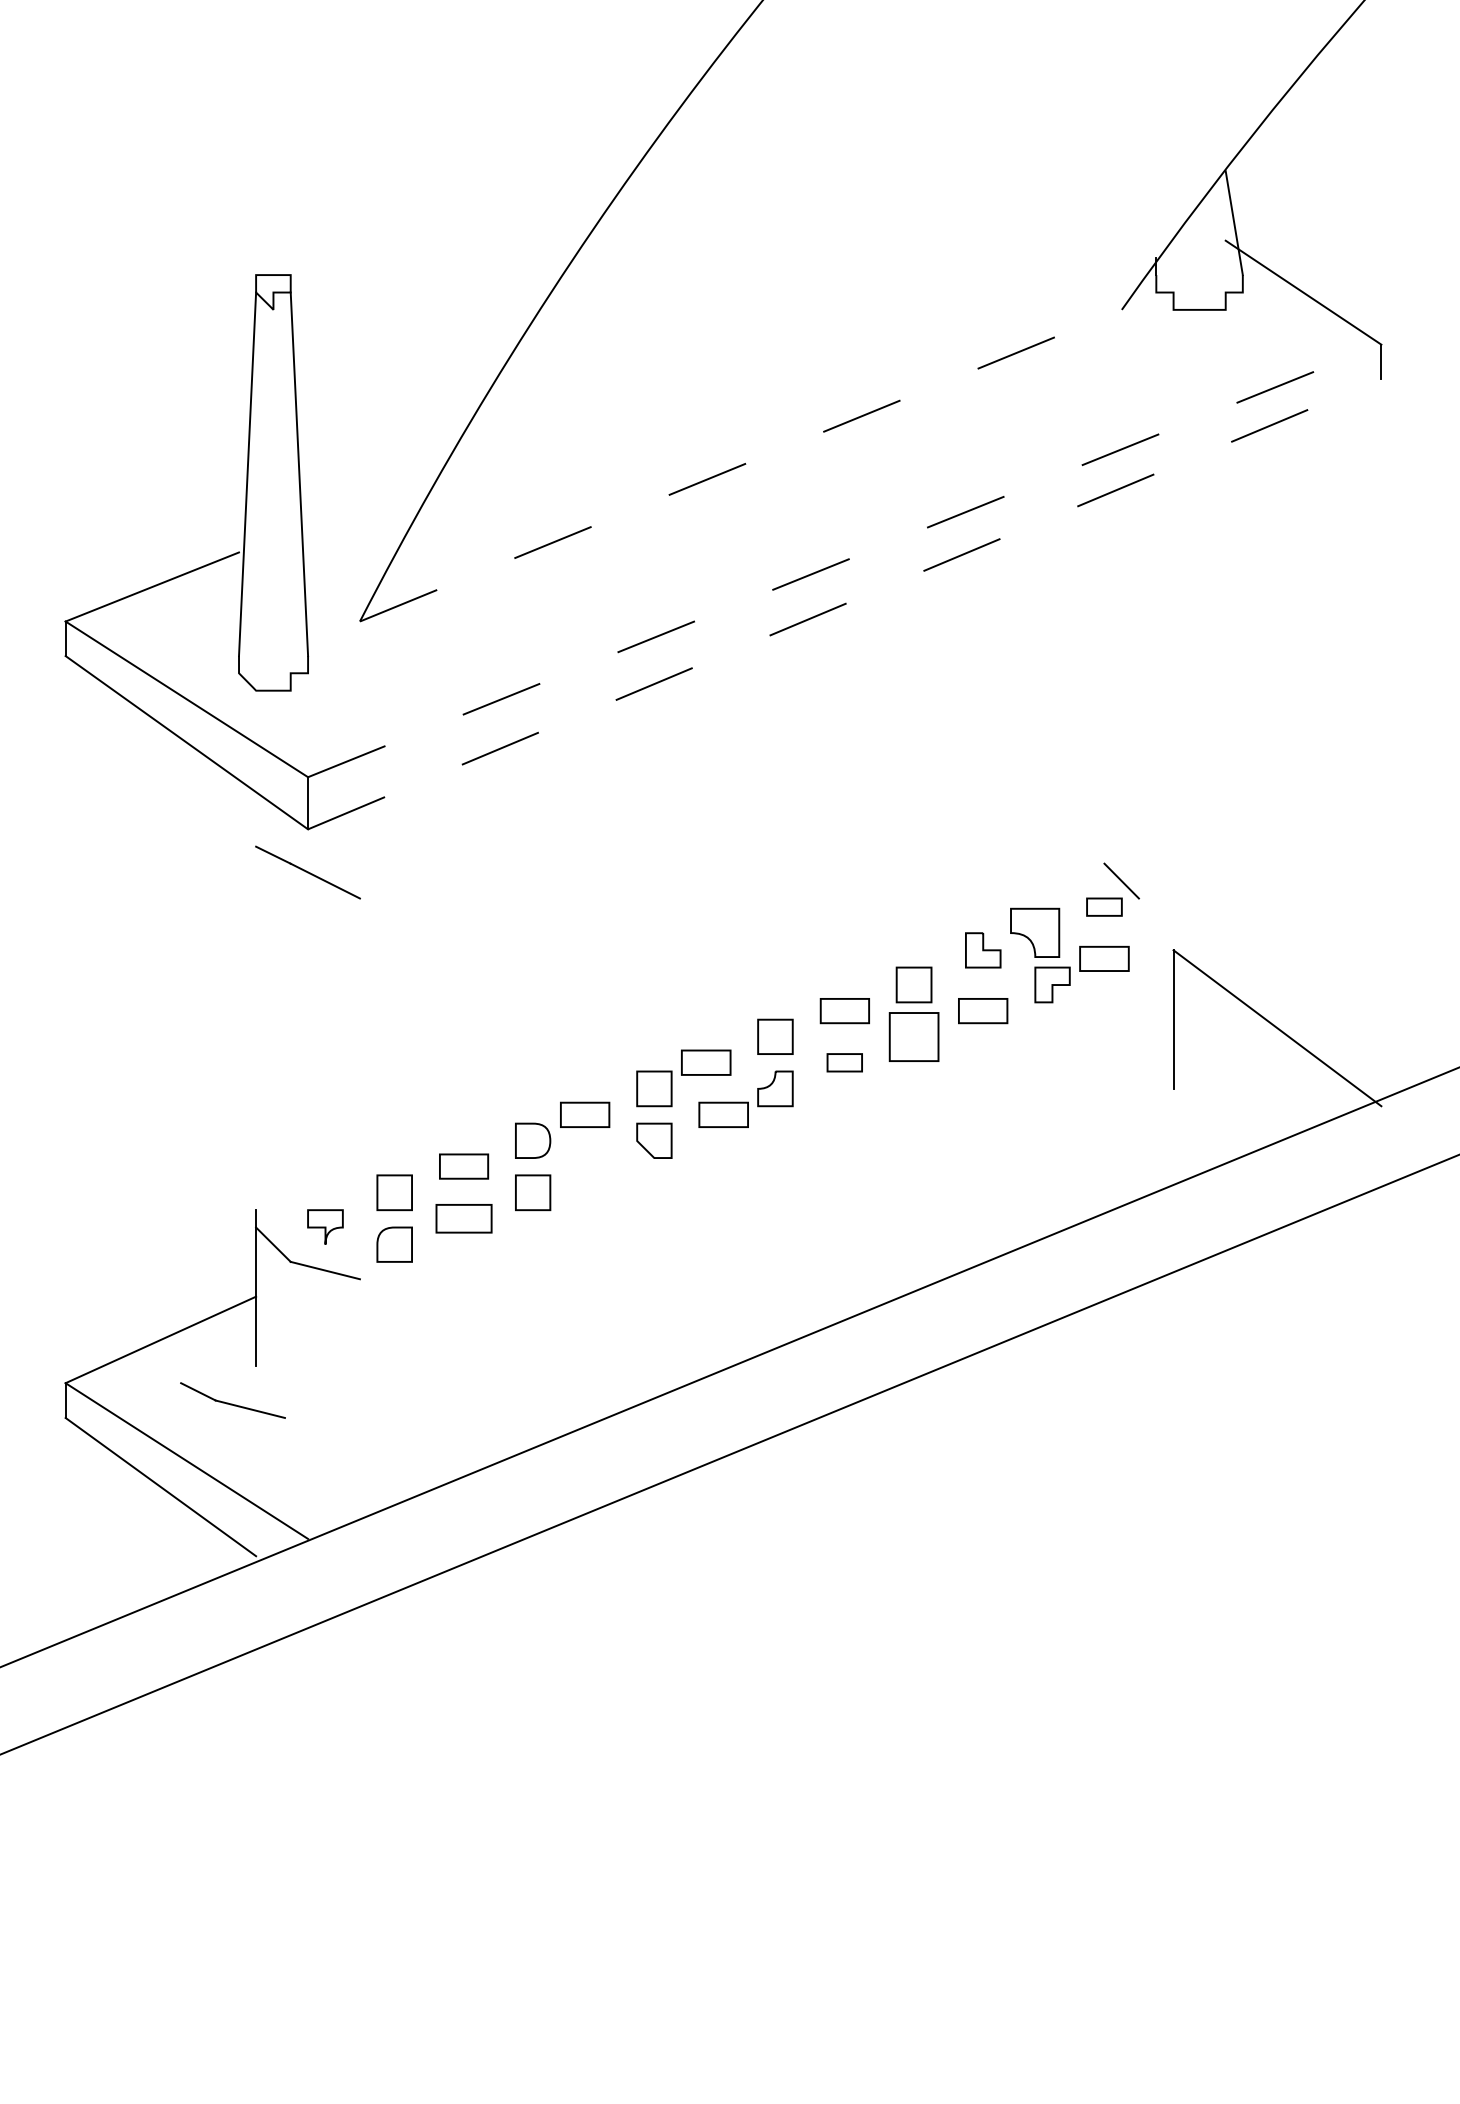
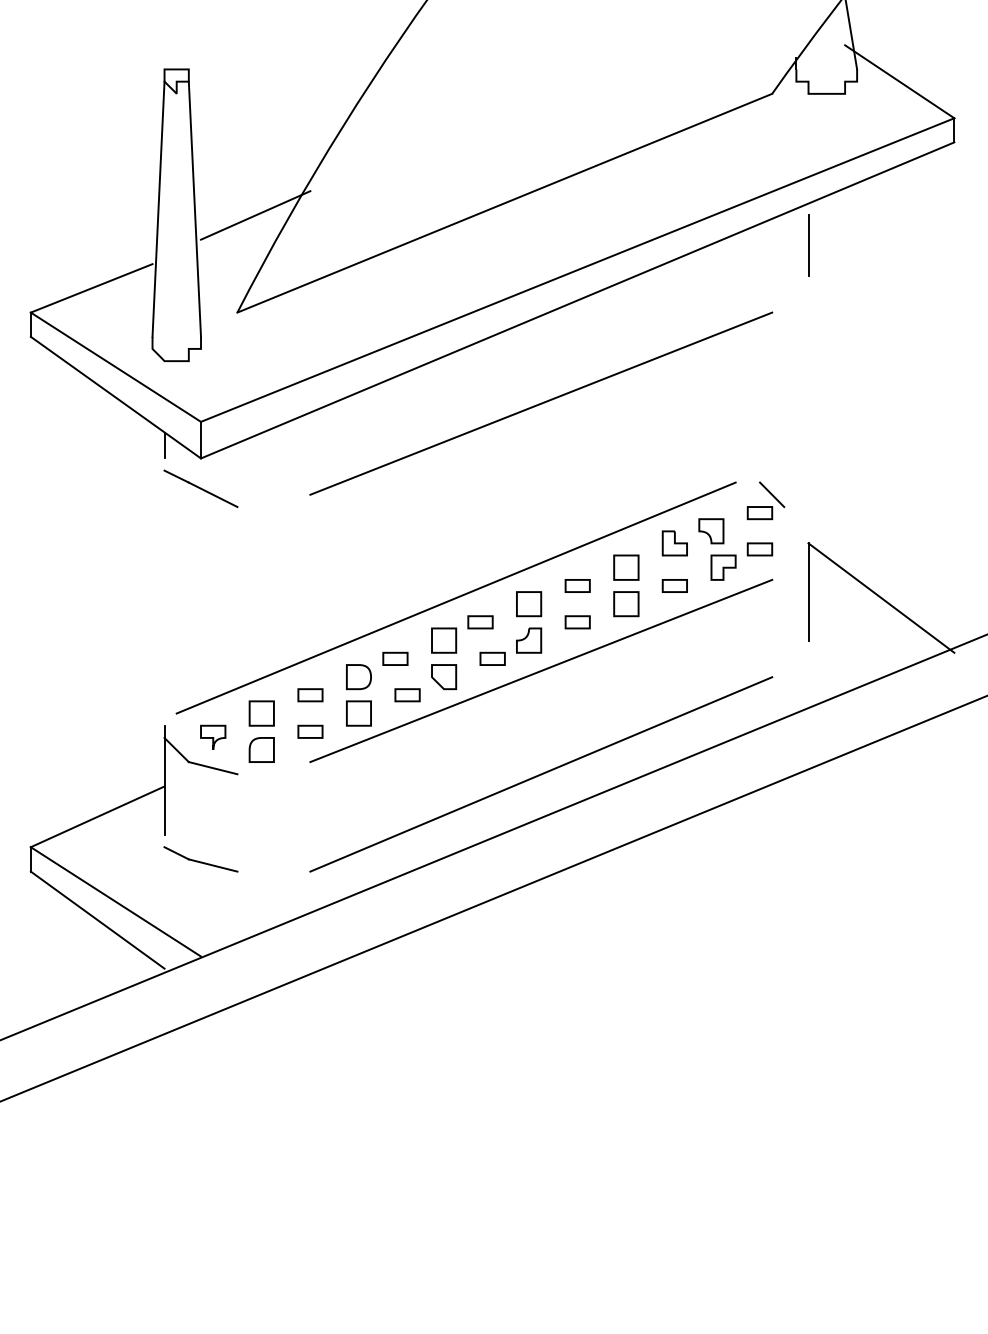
line: (740, 465) -> (504, 203), dashed -> solid
line: (385, 482) -> (255, 215), added
line: (1173, 525) -> (808, 245), added
line: (844, 560) -> (577, 269), dashed -> solid
line: (844, 604) -> (577, 300), dashed -> solid
line: (792, 751) -> (541, 403), added
line: (256, 811) -> (164, 445), added
part: (1035, 933) -> (711, 531), size x0.71
part: (1104, 958) -> (760, 549), size x0.71
part: (844, 1010) -> (577, 585), size x0.71
part: (983, 1010) -> (675, 585), size x0.71
line: (671, 1027) -> (456, 597), added
part: (913, 1036) -> (625, 603), size x0.71
part: (706, 1062) -> (480, 622), size x0.71
part: (584, 1114) -> (395, 658), size x0.71
part: (723, 1114) -> (492, 658), size x0.71
line: (792, 1131) -> (541, 670), added
part: (463, 1166) -> (310, 695), size x0.71
part: (602, 1166) -> (407, 695), added
part: (463, 1218) -> (310, 731), size x0.62
line: (792, 1279) -> (541, 774), added
part: (232, 1400) -> (200, 859), moved

